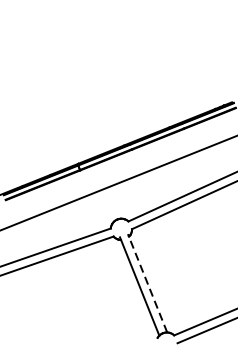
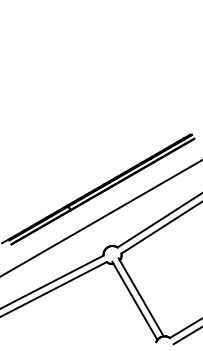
line: (146, 282) -> (140, 296), dashed -> solid

